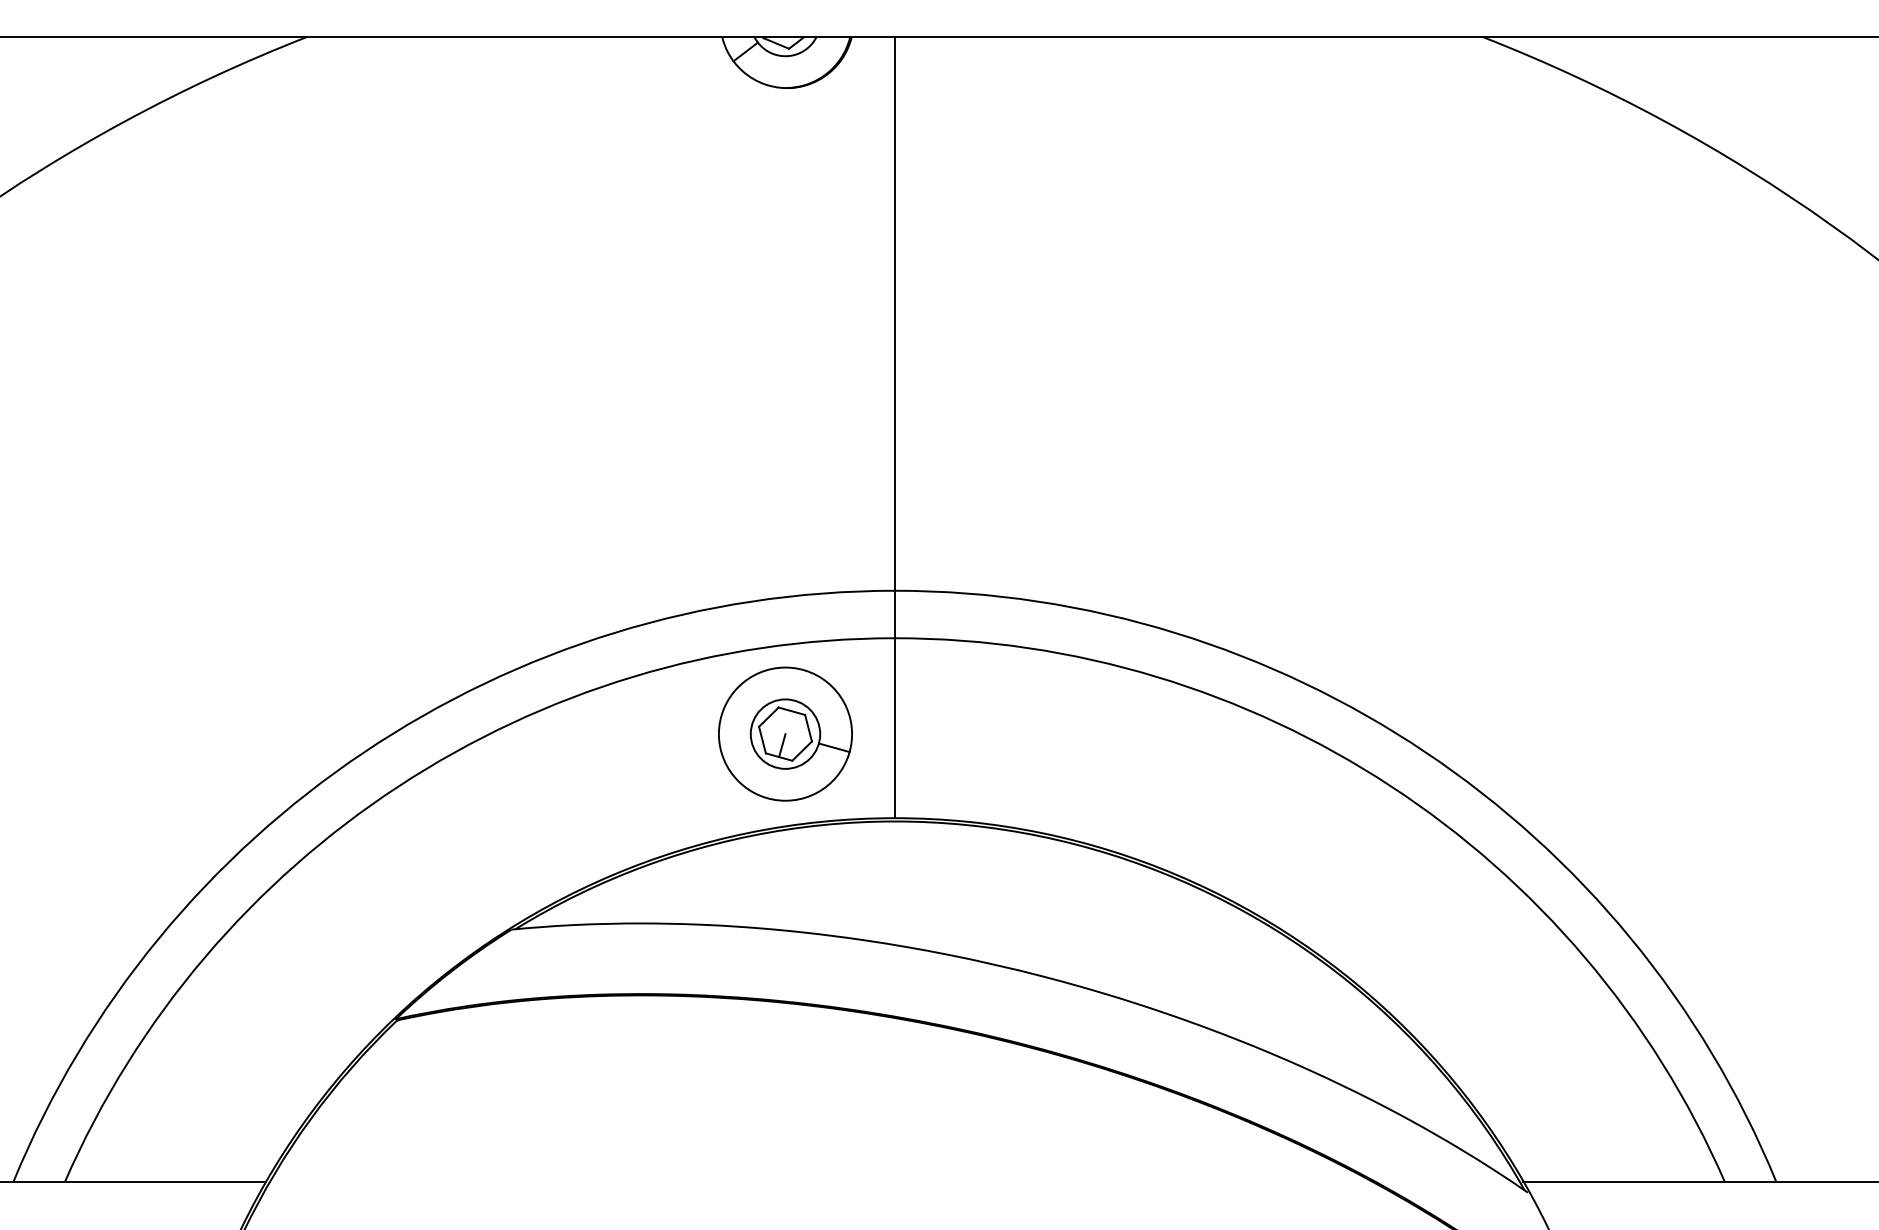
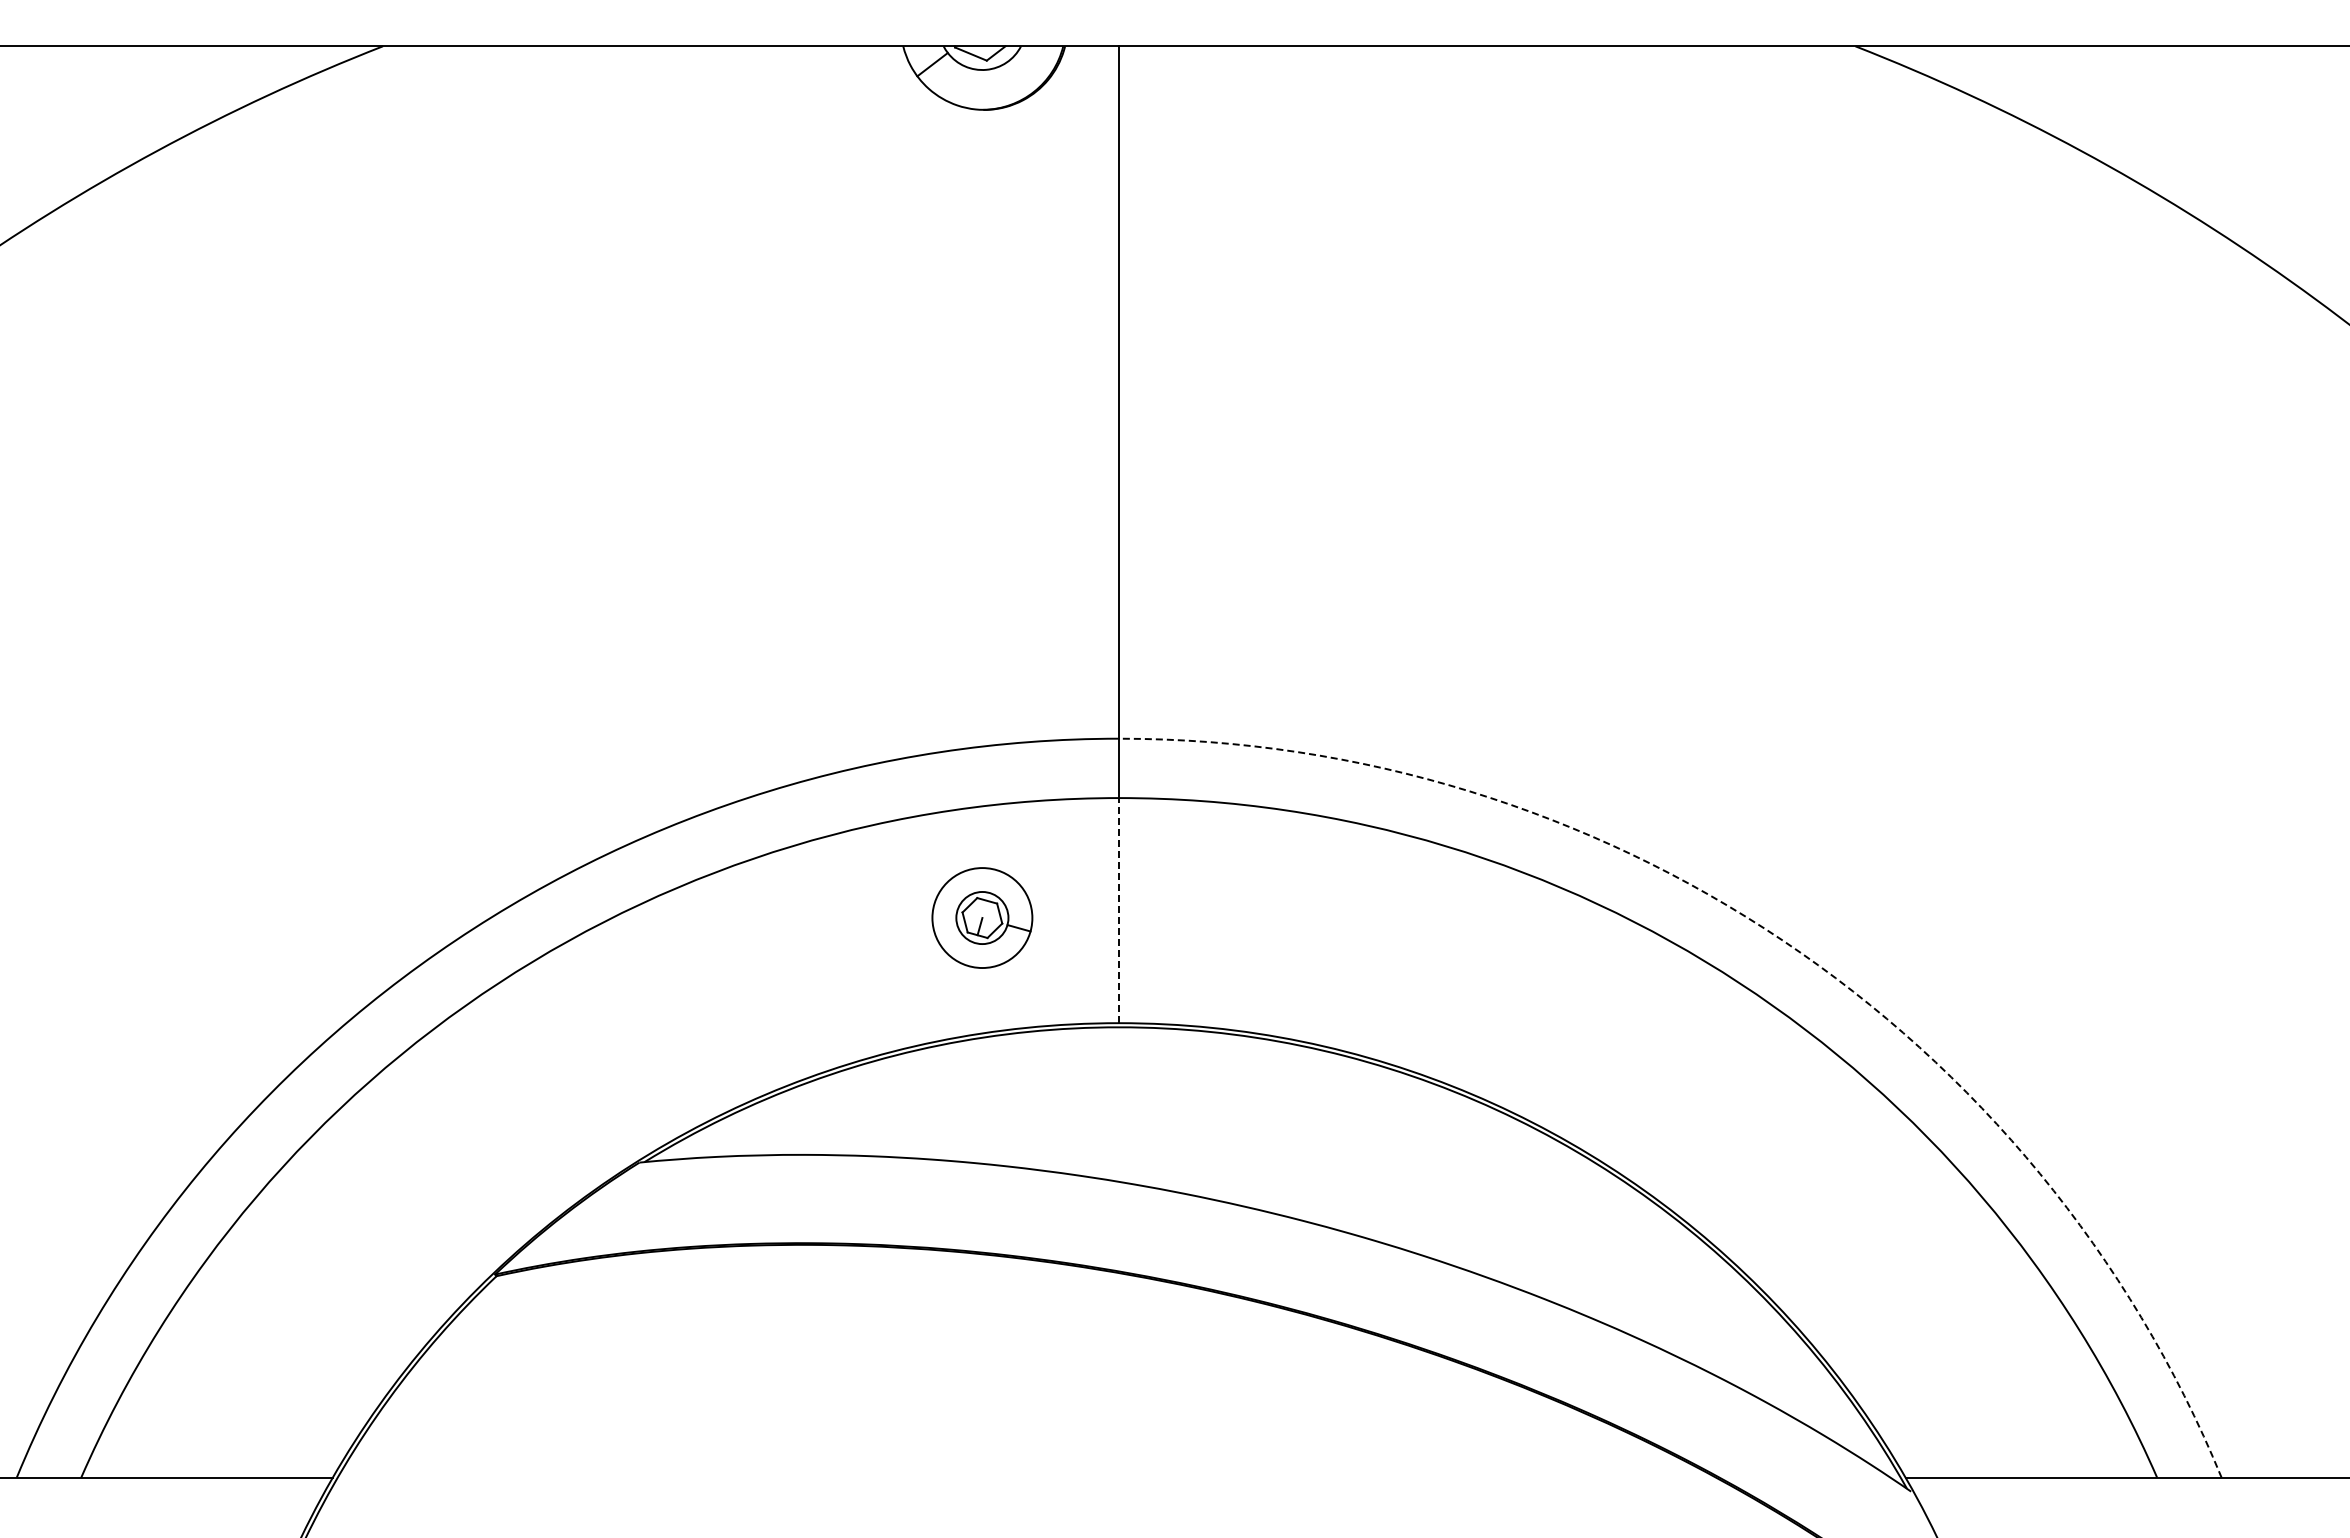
line: (895, 728) -> (1119, 910), solid -> dashed
part: (785, 733) -> (982, 917), size x0.6
arc: (1425, 752) -> (1782, 940), solid -> dashed

